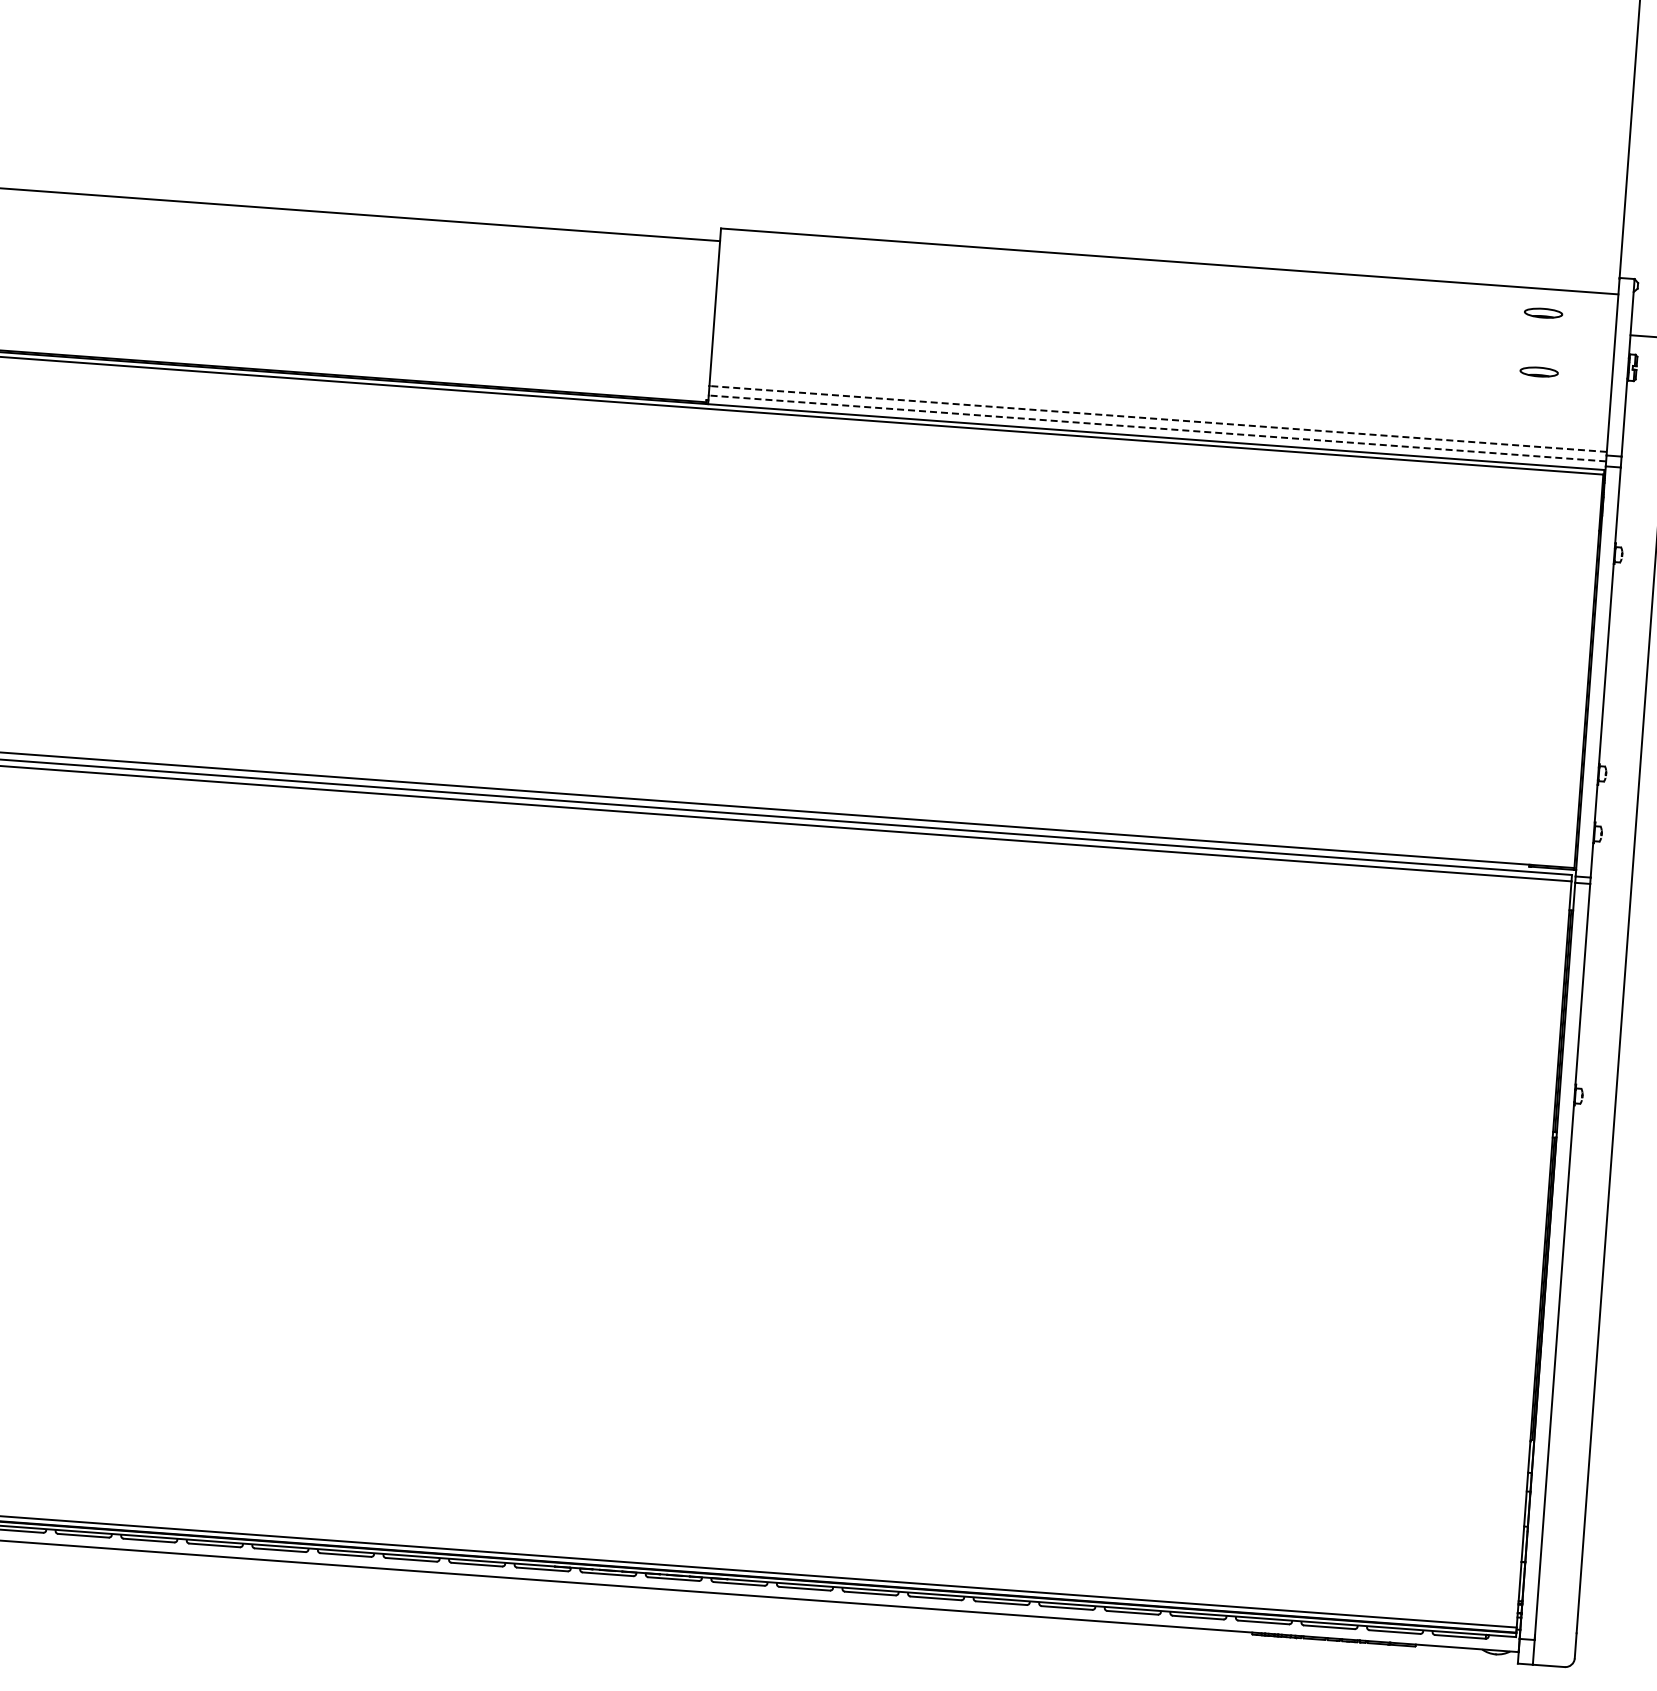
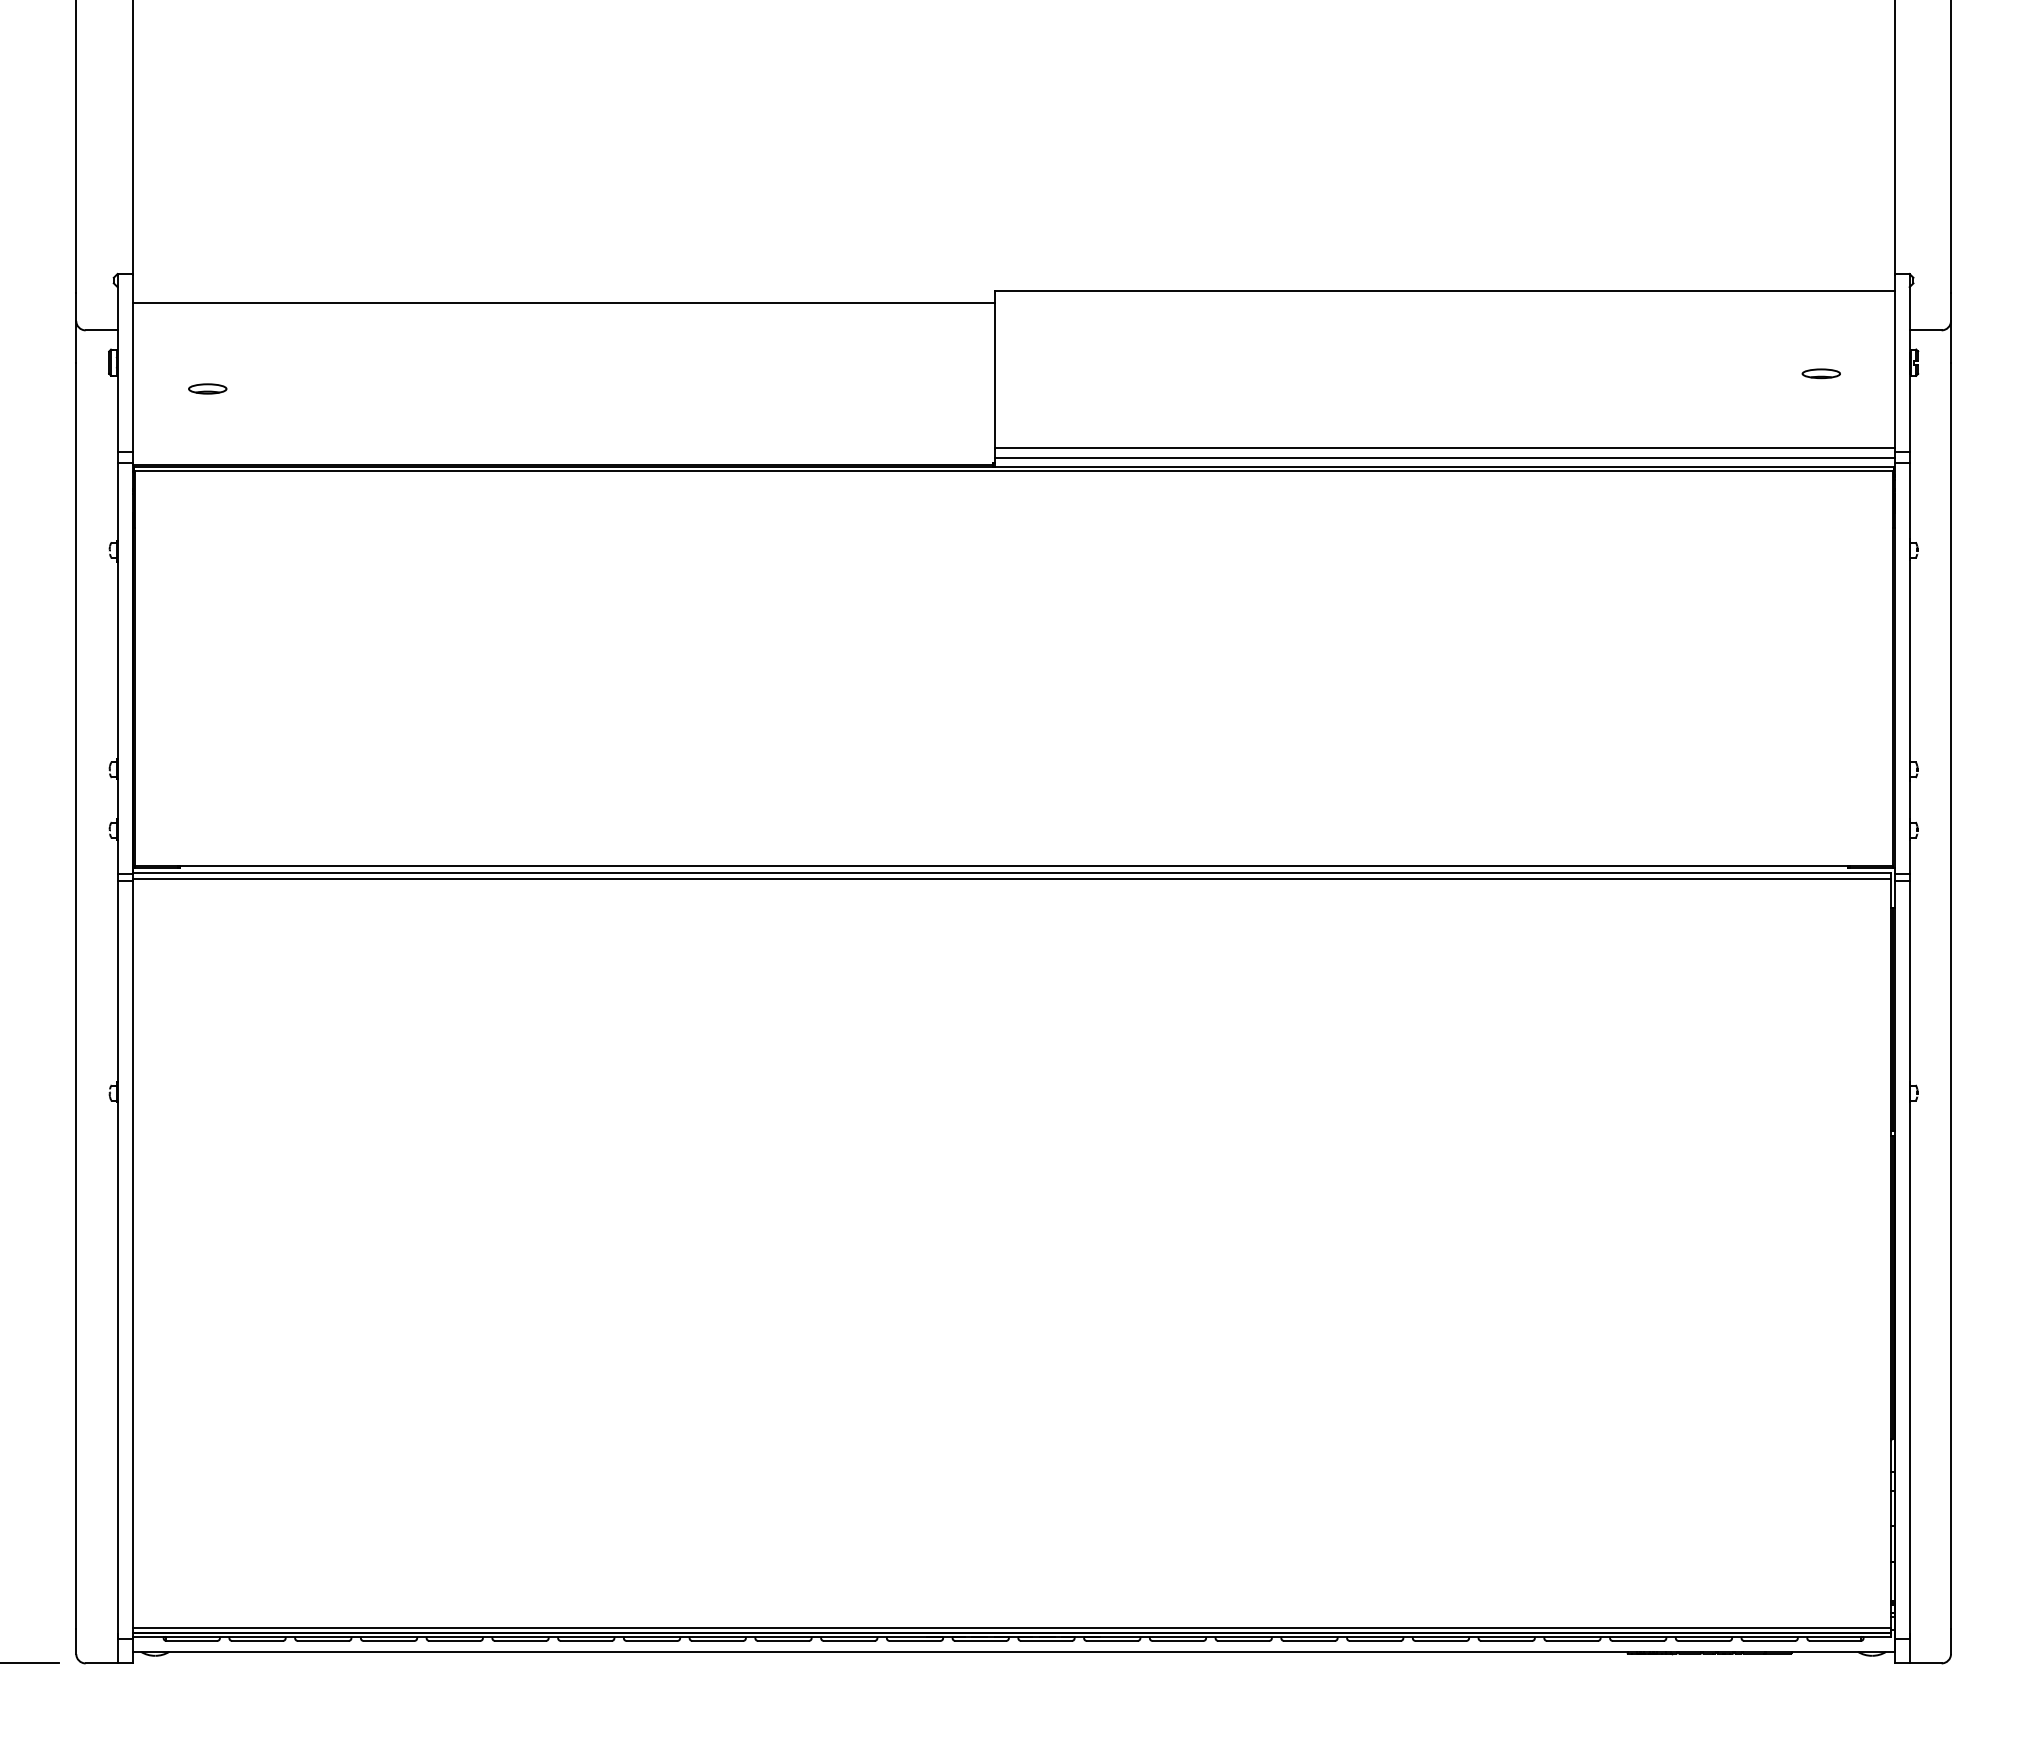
part: (1542, 312) -> (1820, 314), removed
line: (1157, 418) -> (1444, 448), dashed -> solid
line: (1157, 427) -> (1444, 457), dashed -> solid

